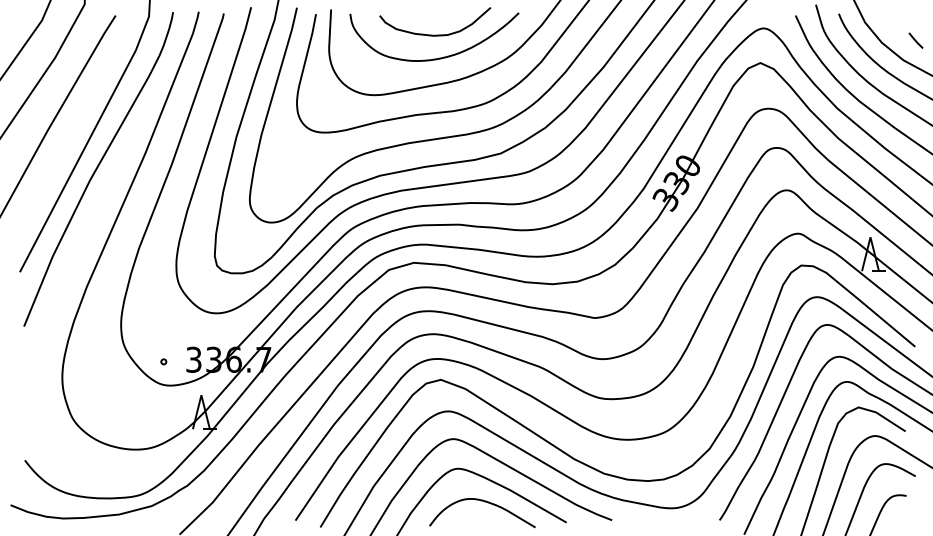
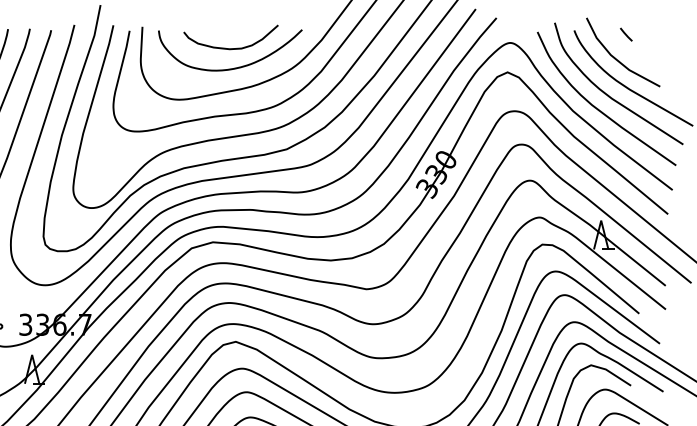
line: (915, 40) -> (625, 34), moved

